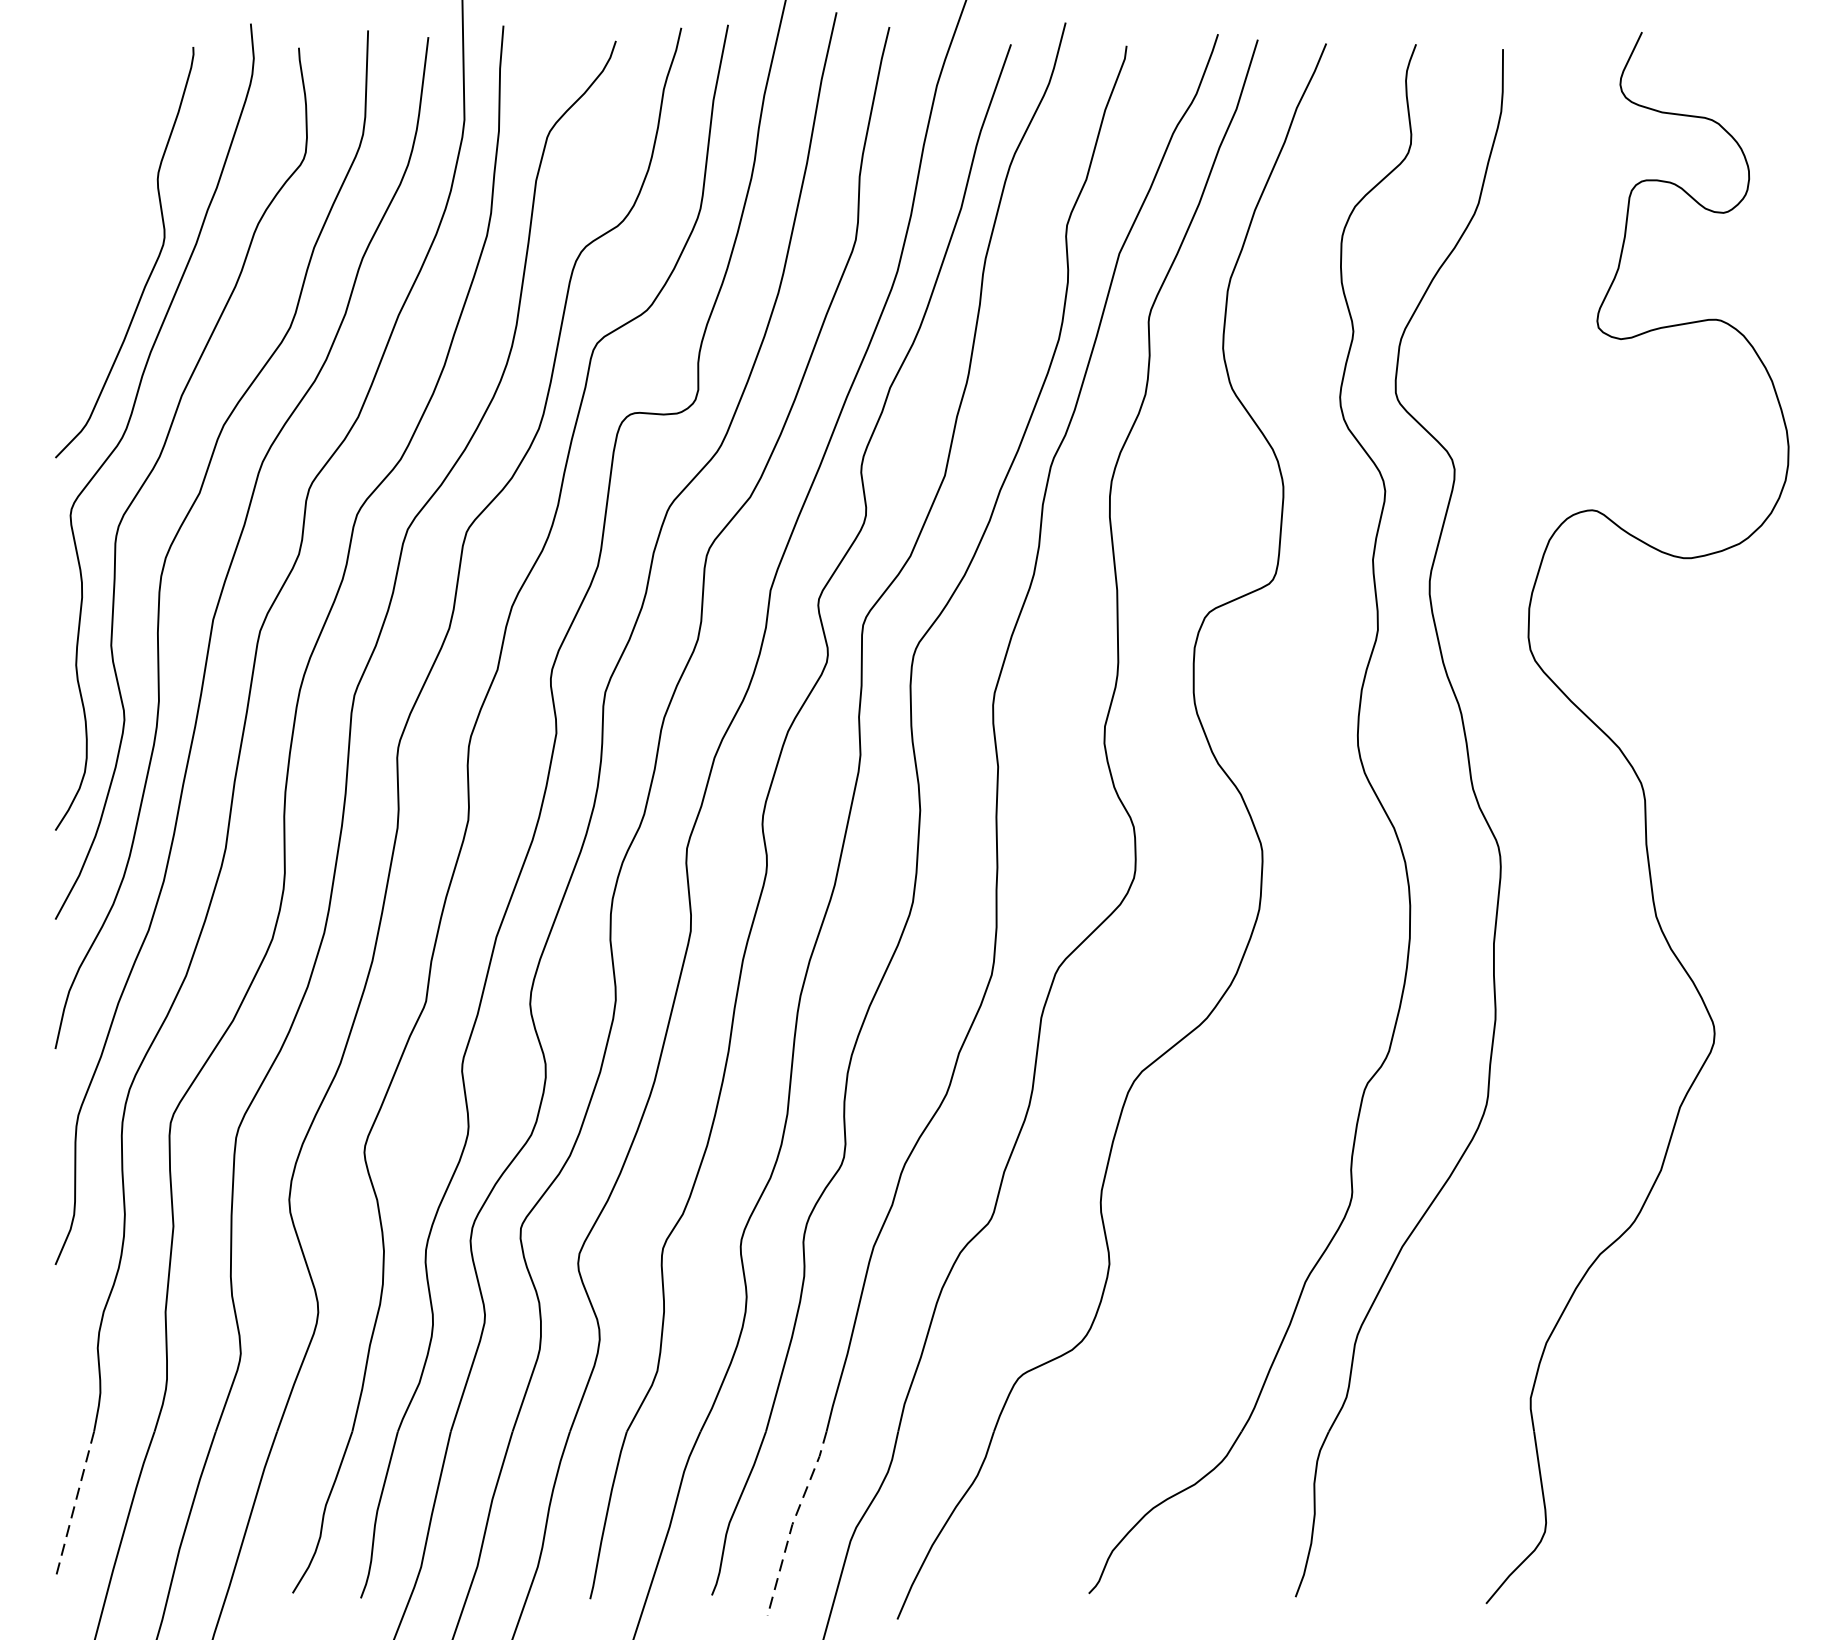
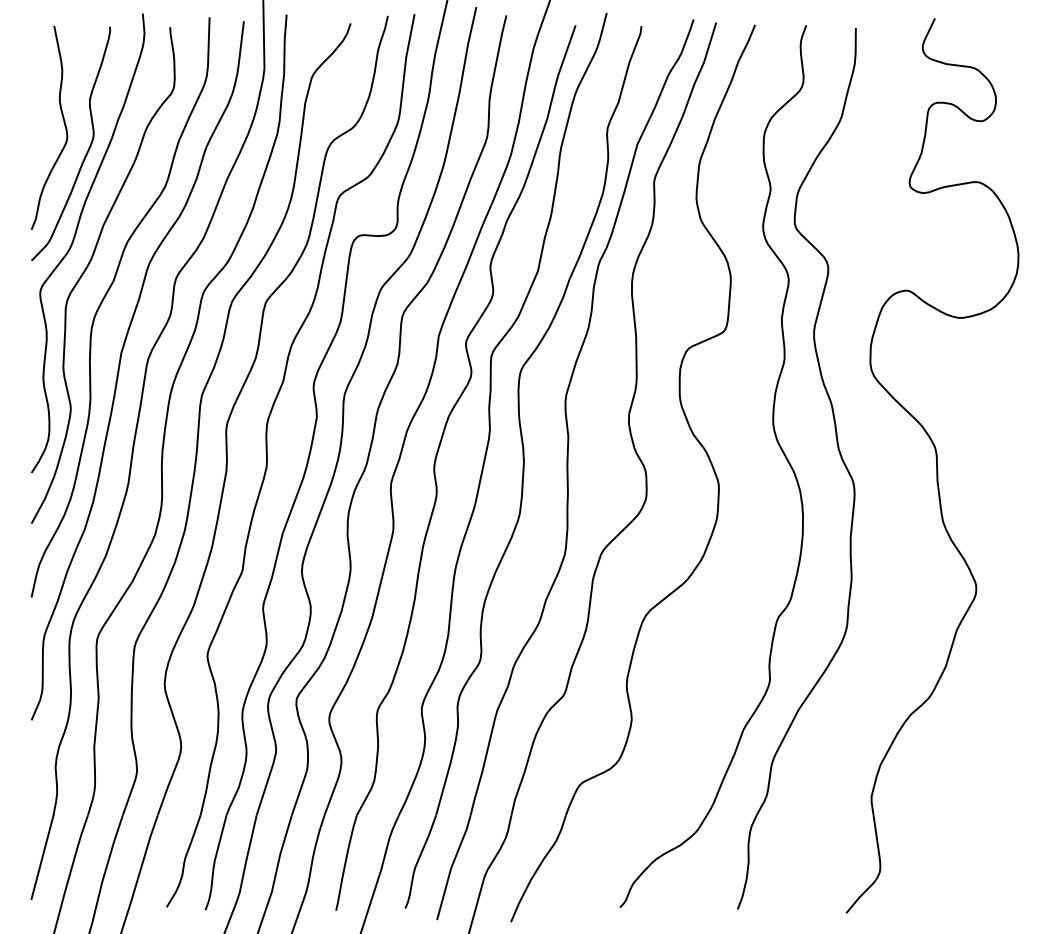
curve: (111, 215) -> (63, 122), added
line: (74, 1505) -> (42, 857), dashed -> solid
line: (792, 1523) -> (451, 867), dashed -> solid

